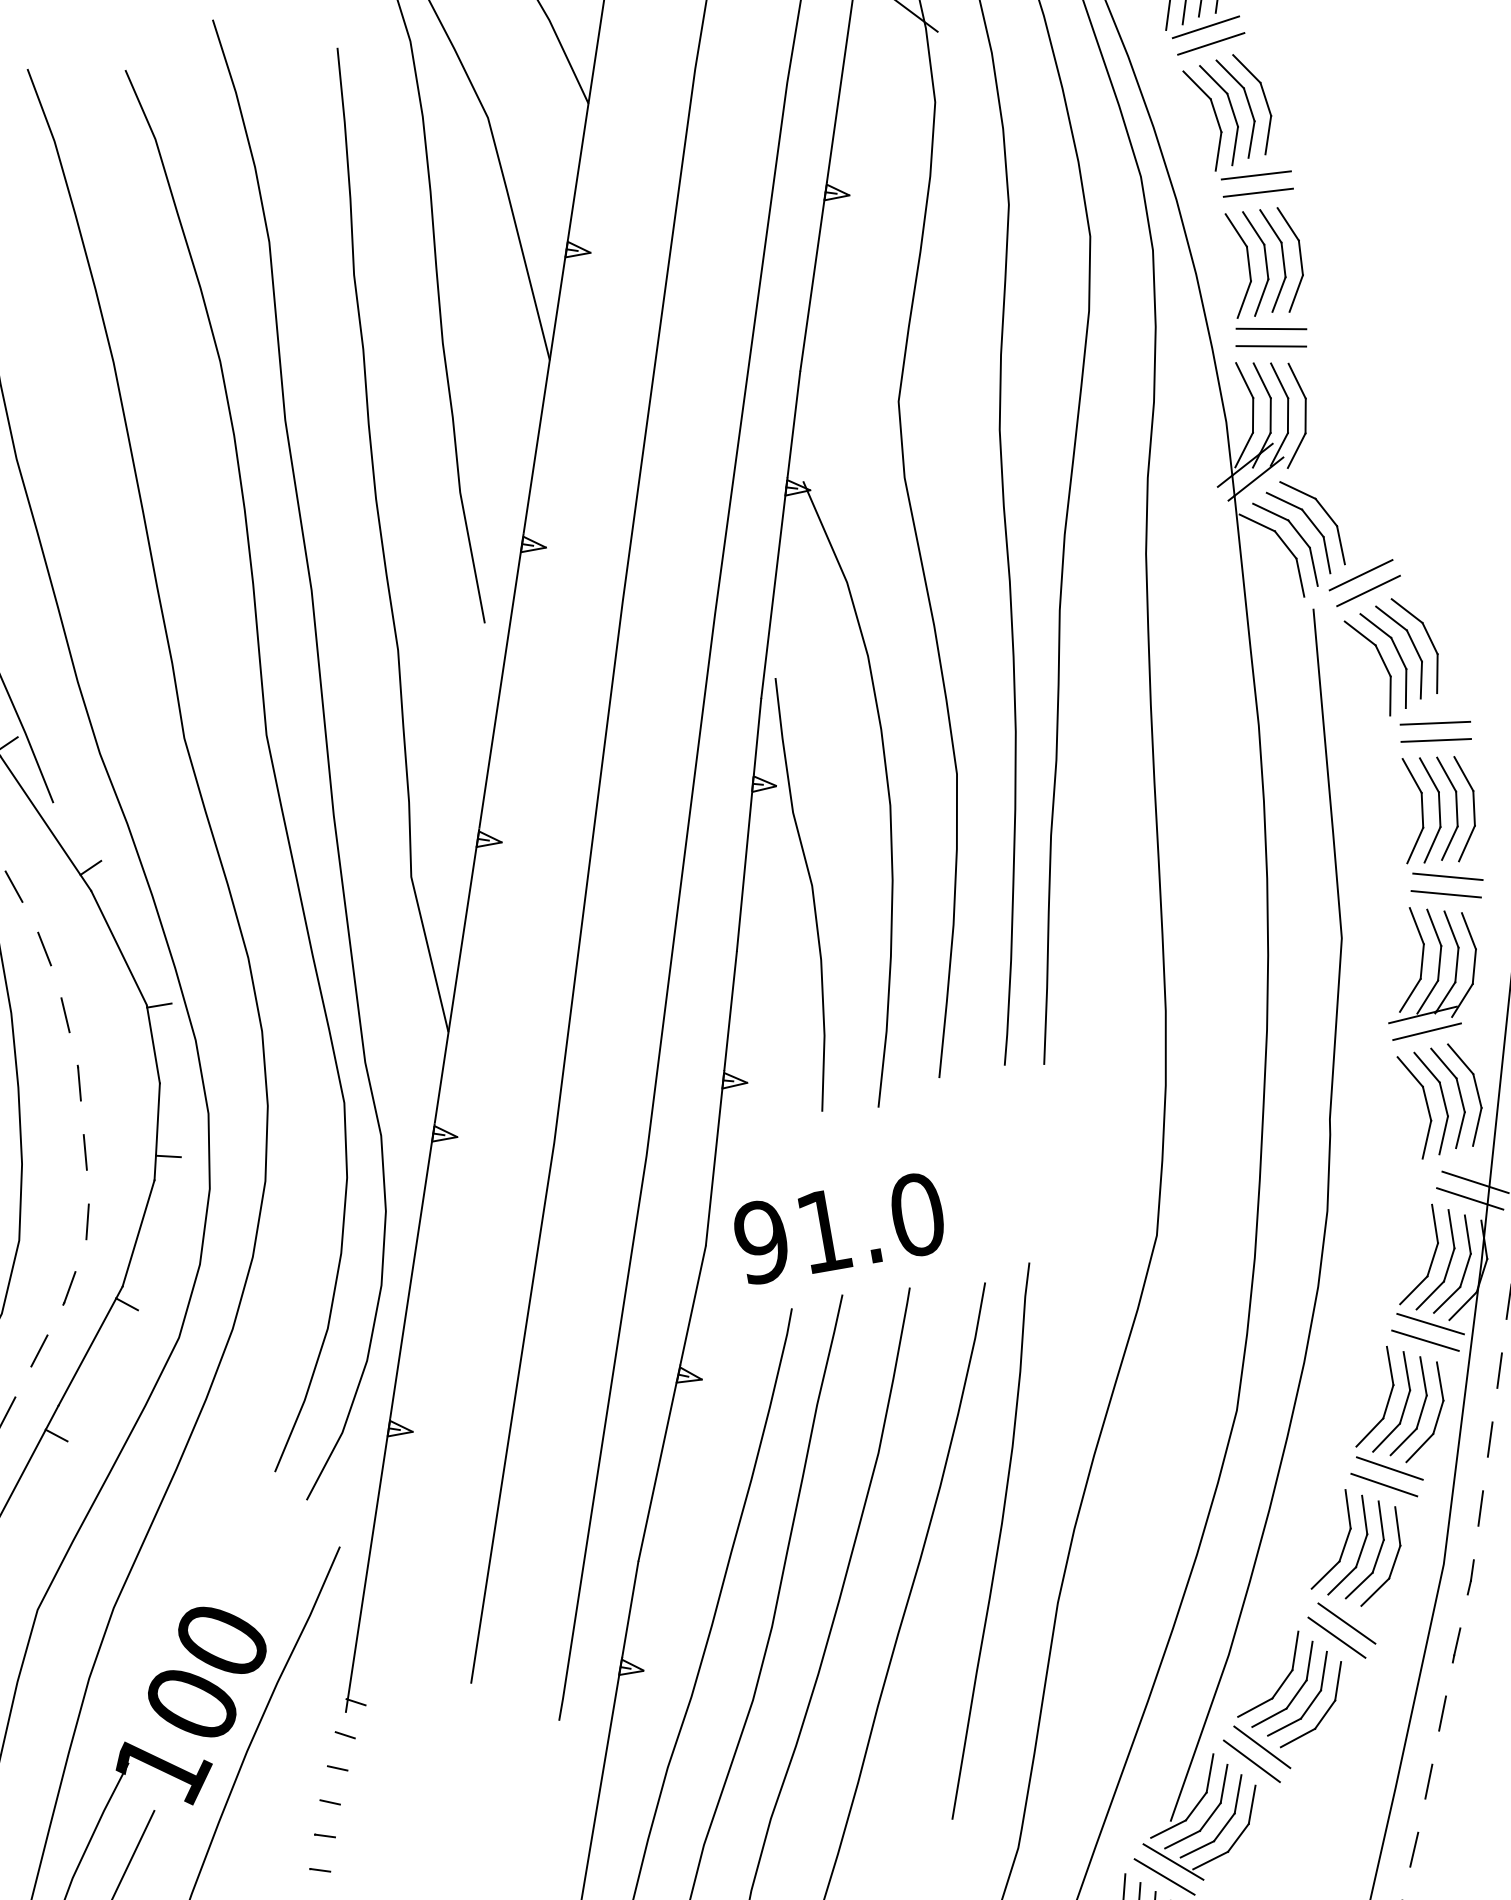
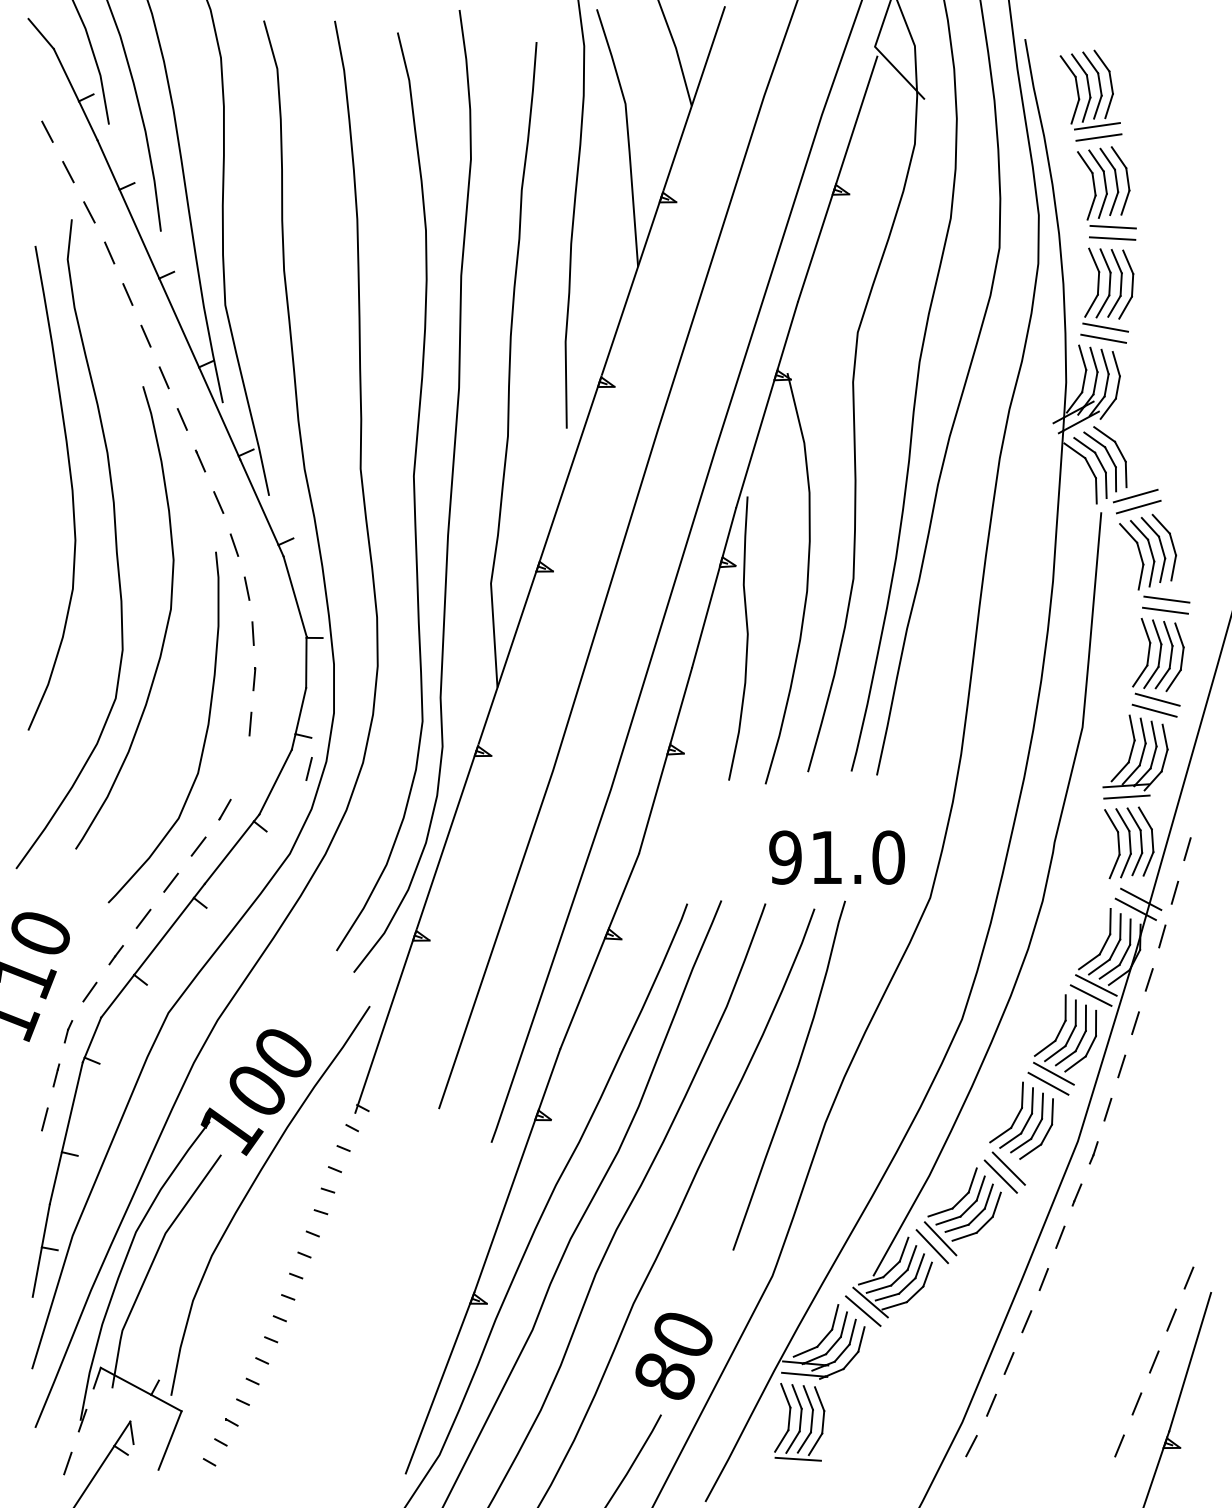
line: (86, 1221) -> (308, 768), moved
text: (838, 1228) -> (836, 857), moved

